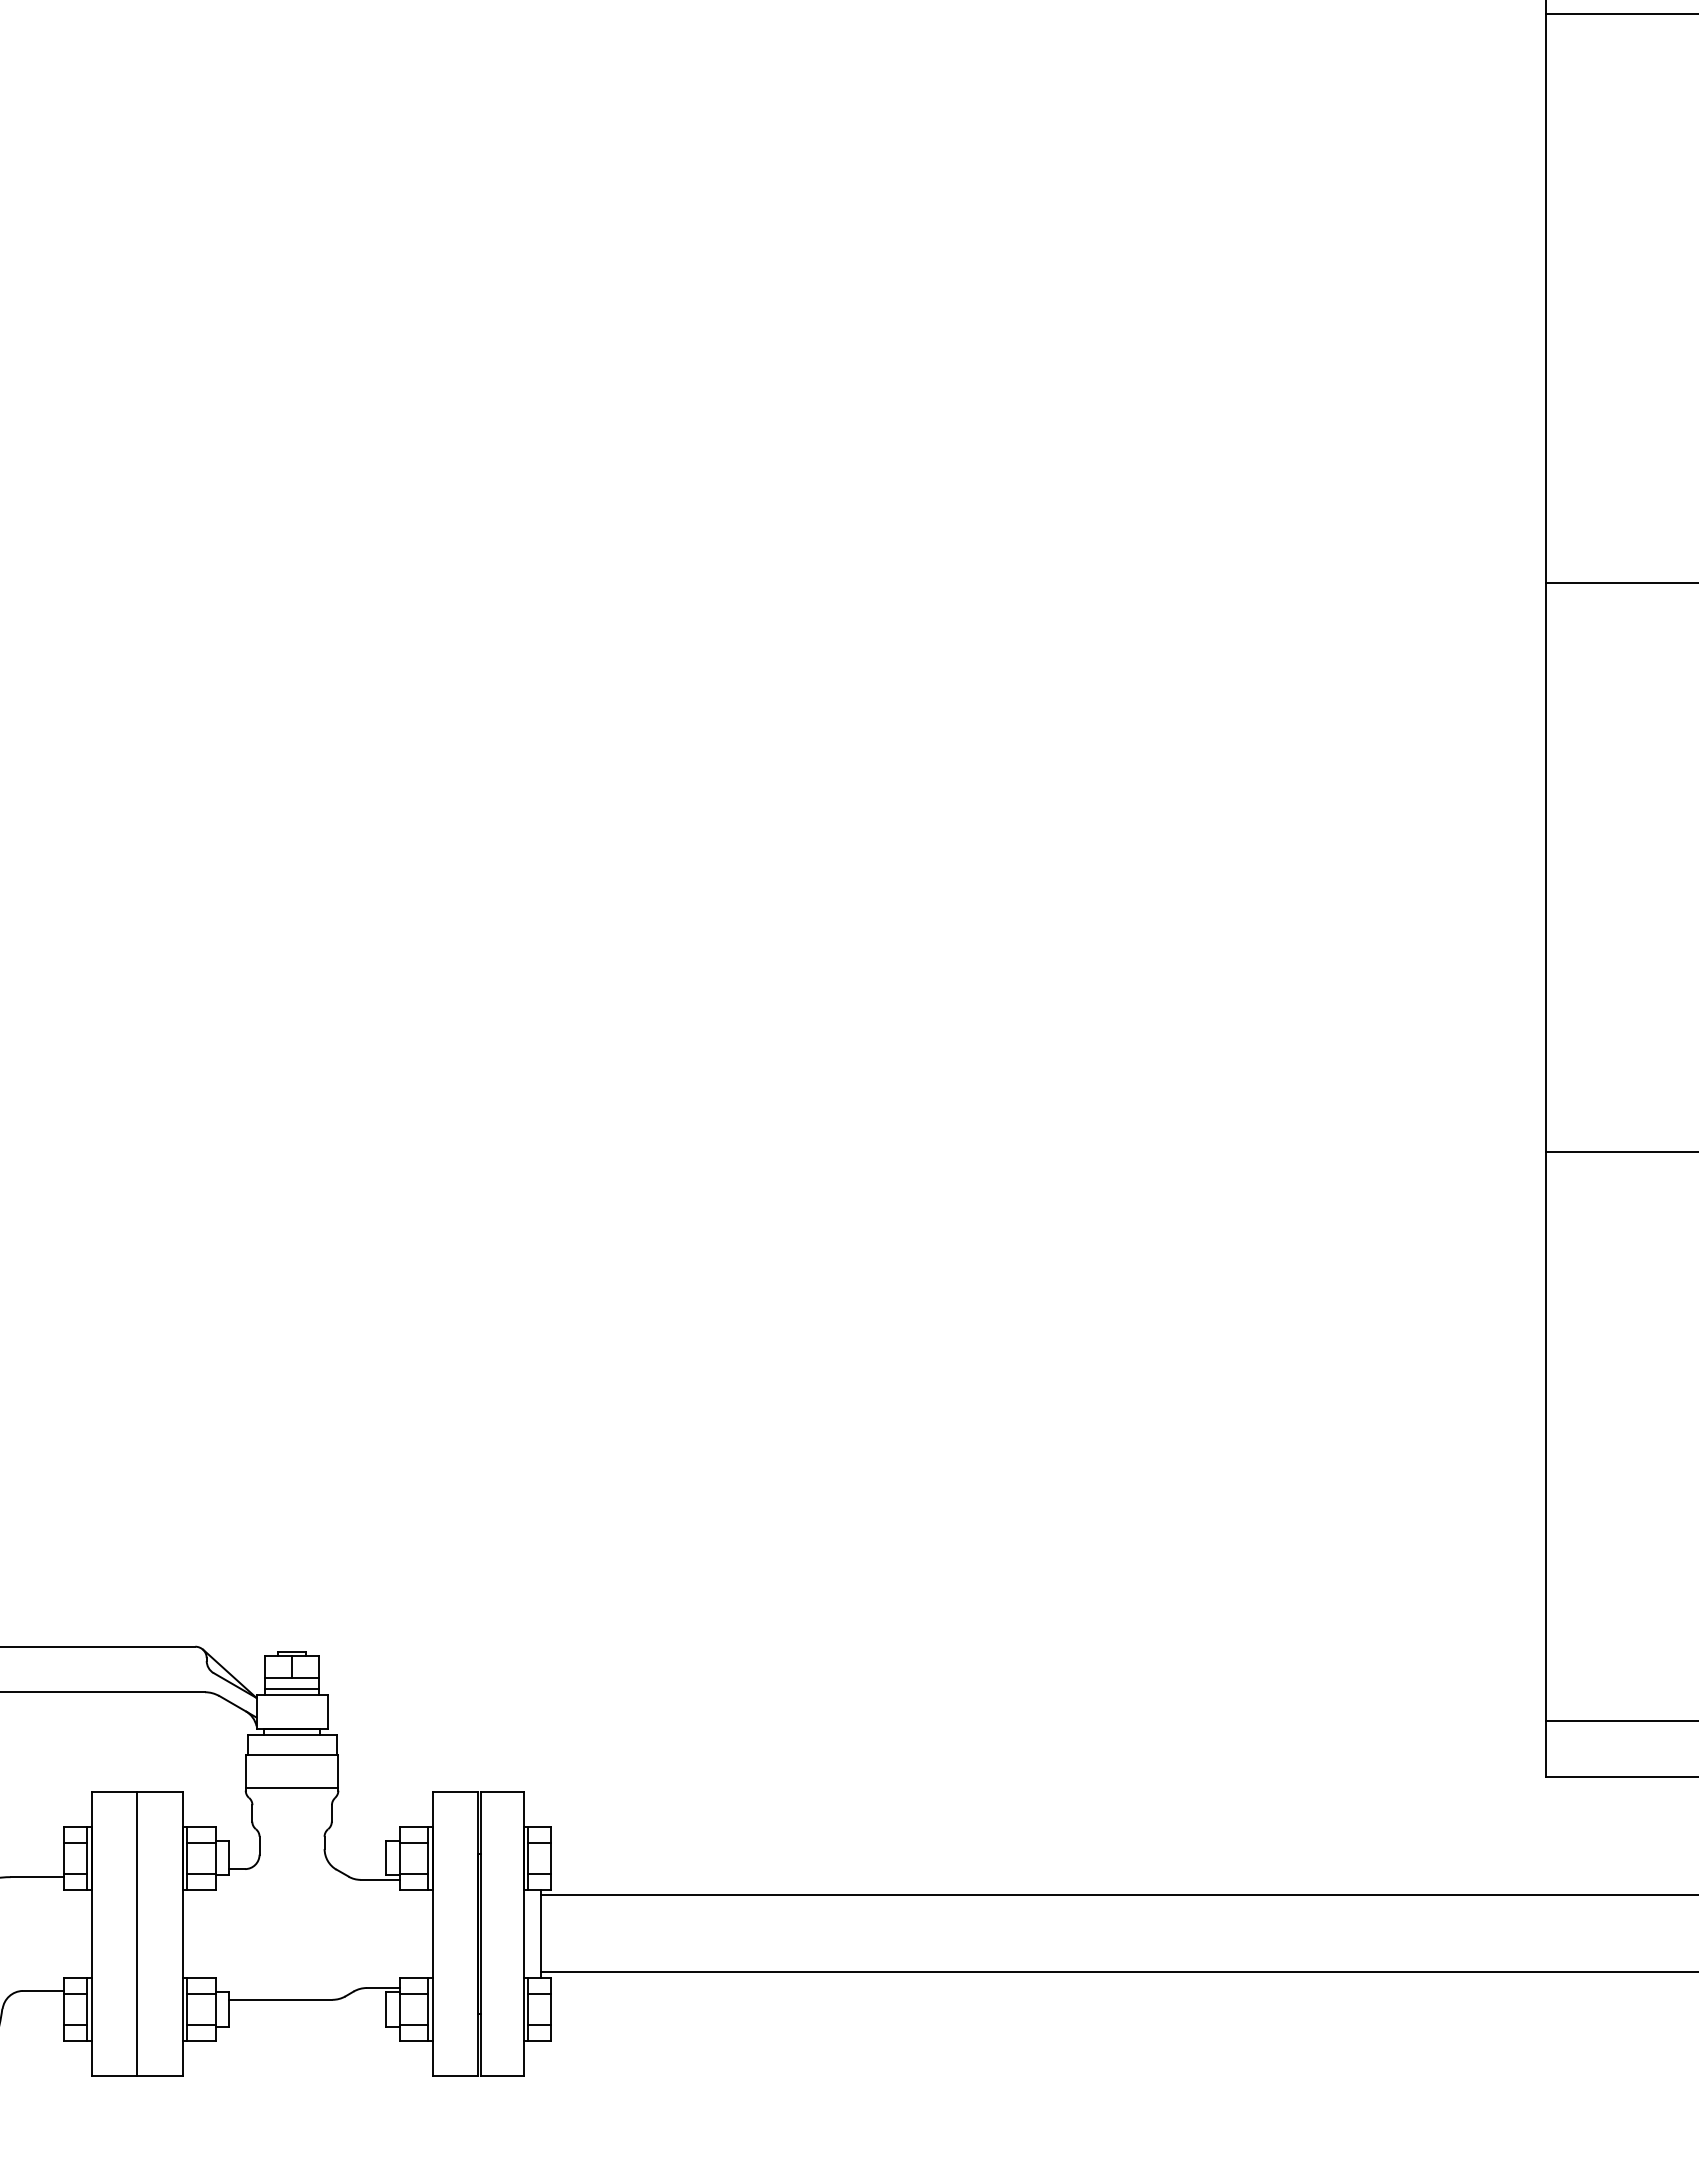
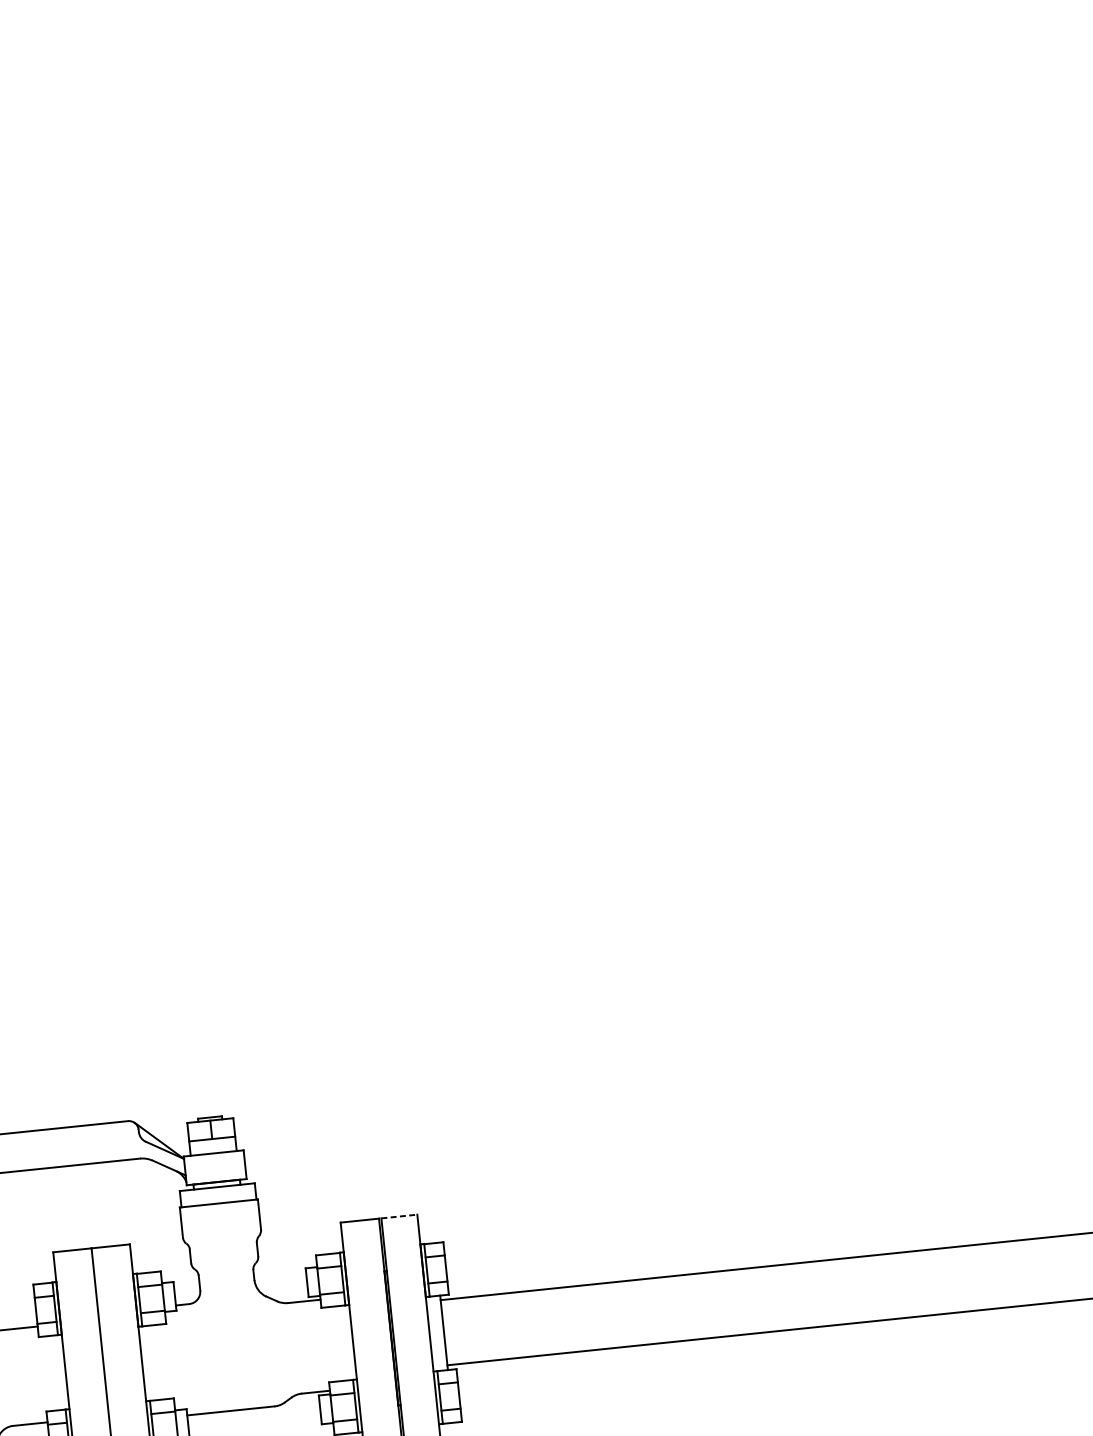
line: (291, 1689) -> (212, 1148), removed
line: (291, 1788) -> (221, 1232), removed
line: (503, 1791) -> (400, 1216), solid -> dashed

